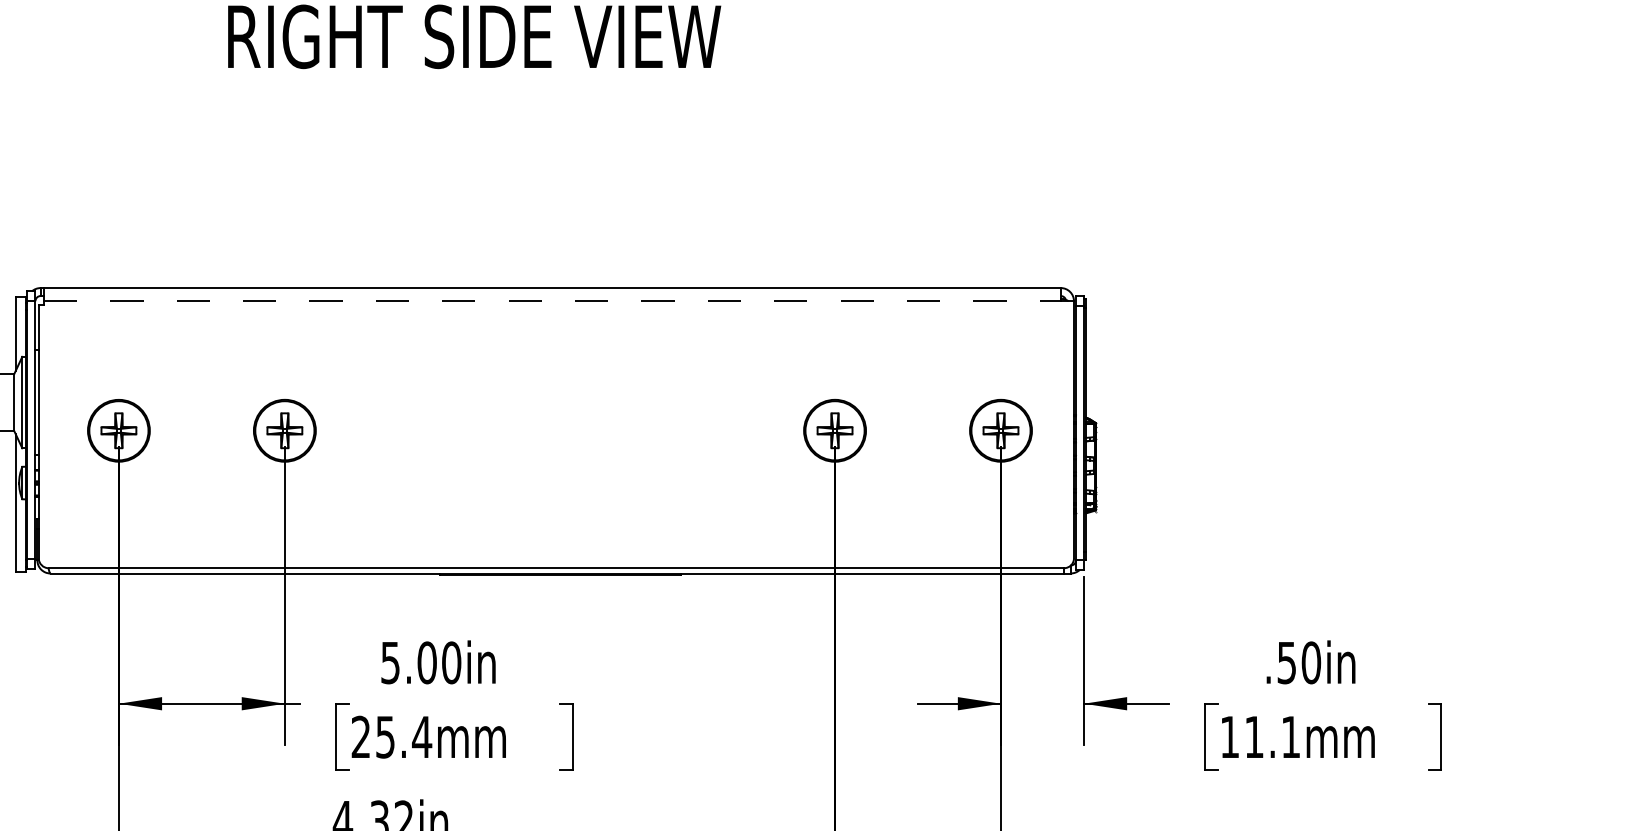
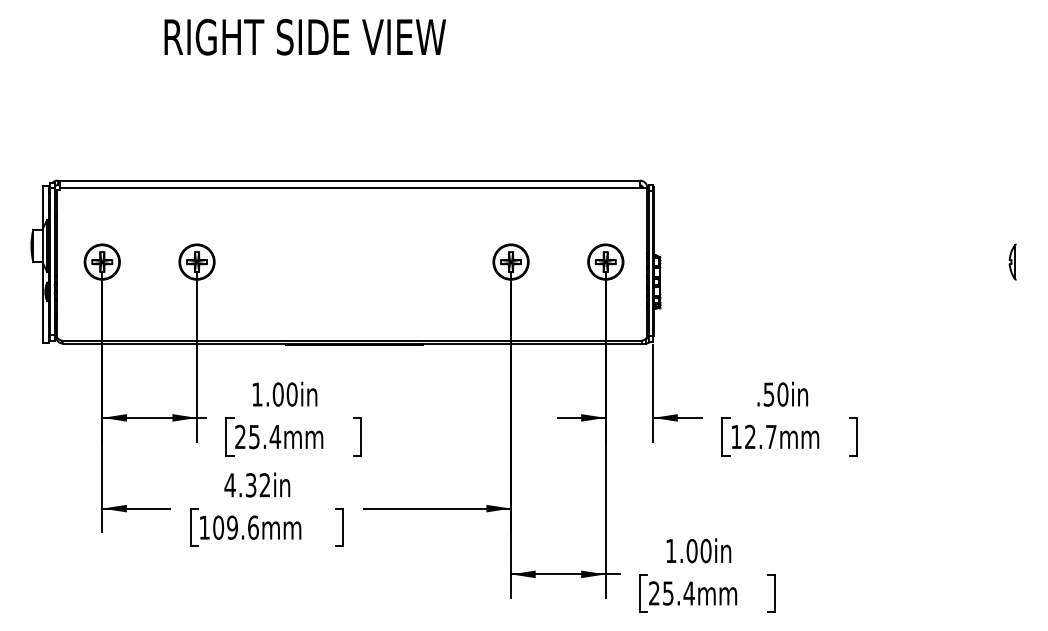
line: (553, 301) -> (350, 188), dashed -> solid
text: (390, 662) -> (257, 394), 5.00in -> 1.00in
text: (1272, 736) -> (760, 436), 11.1mm -> 12.7mm

